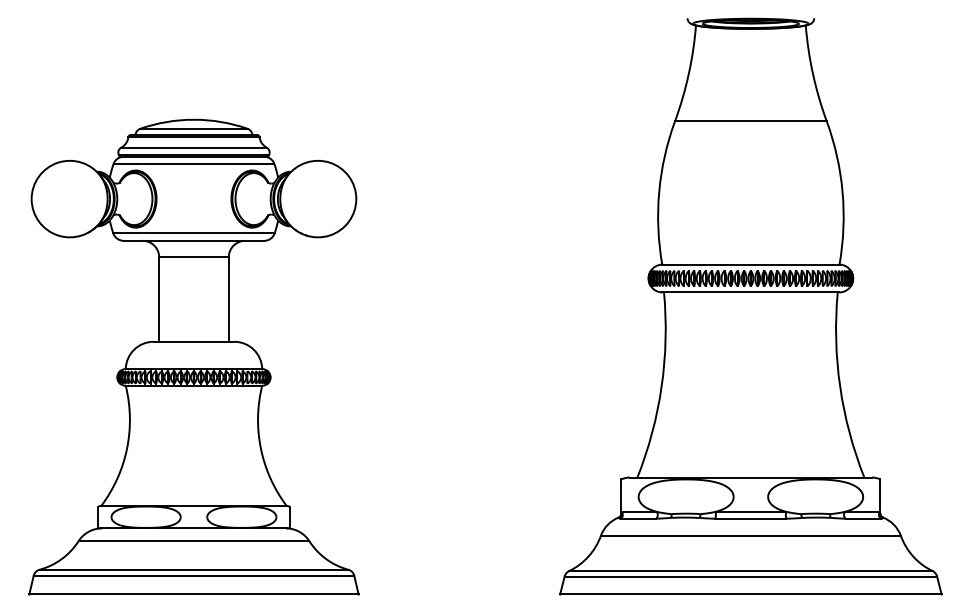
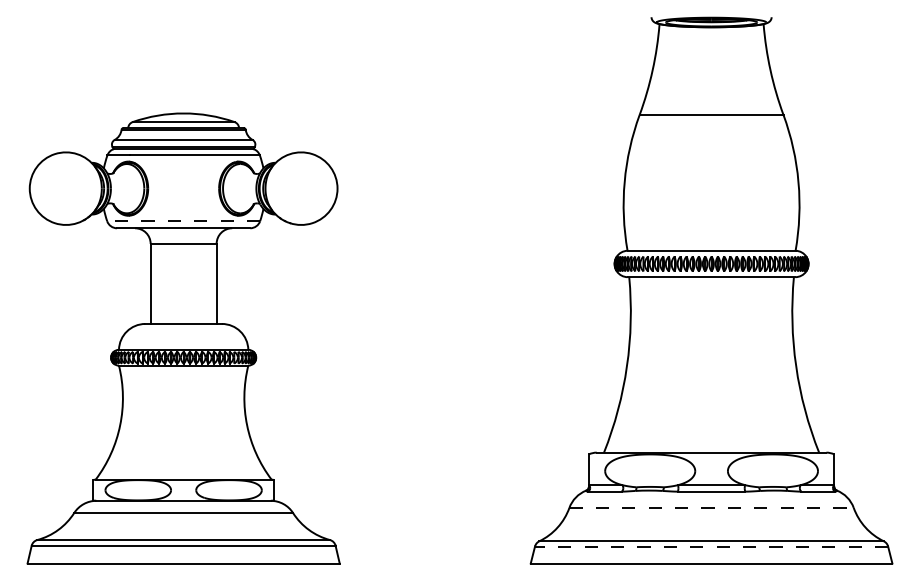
line: (193, 233) -> (183, 221), solid -> dashed
line: (751, 535) -> (712, 507), solid -> dashed
line: (750, 576) -> (711, 546), solid -> dashed

